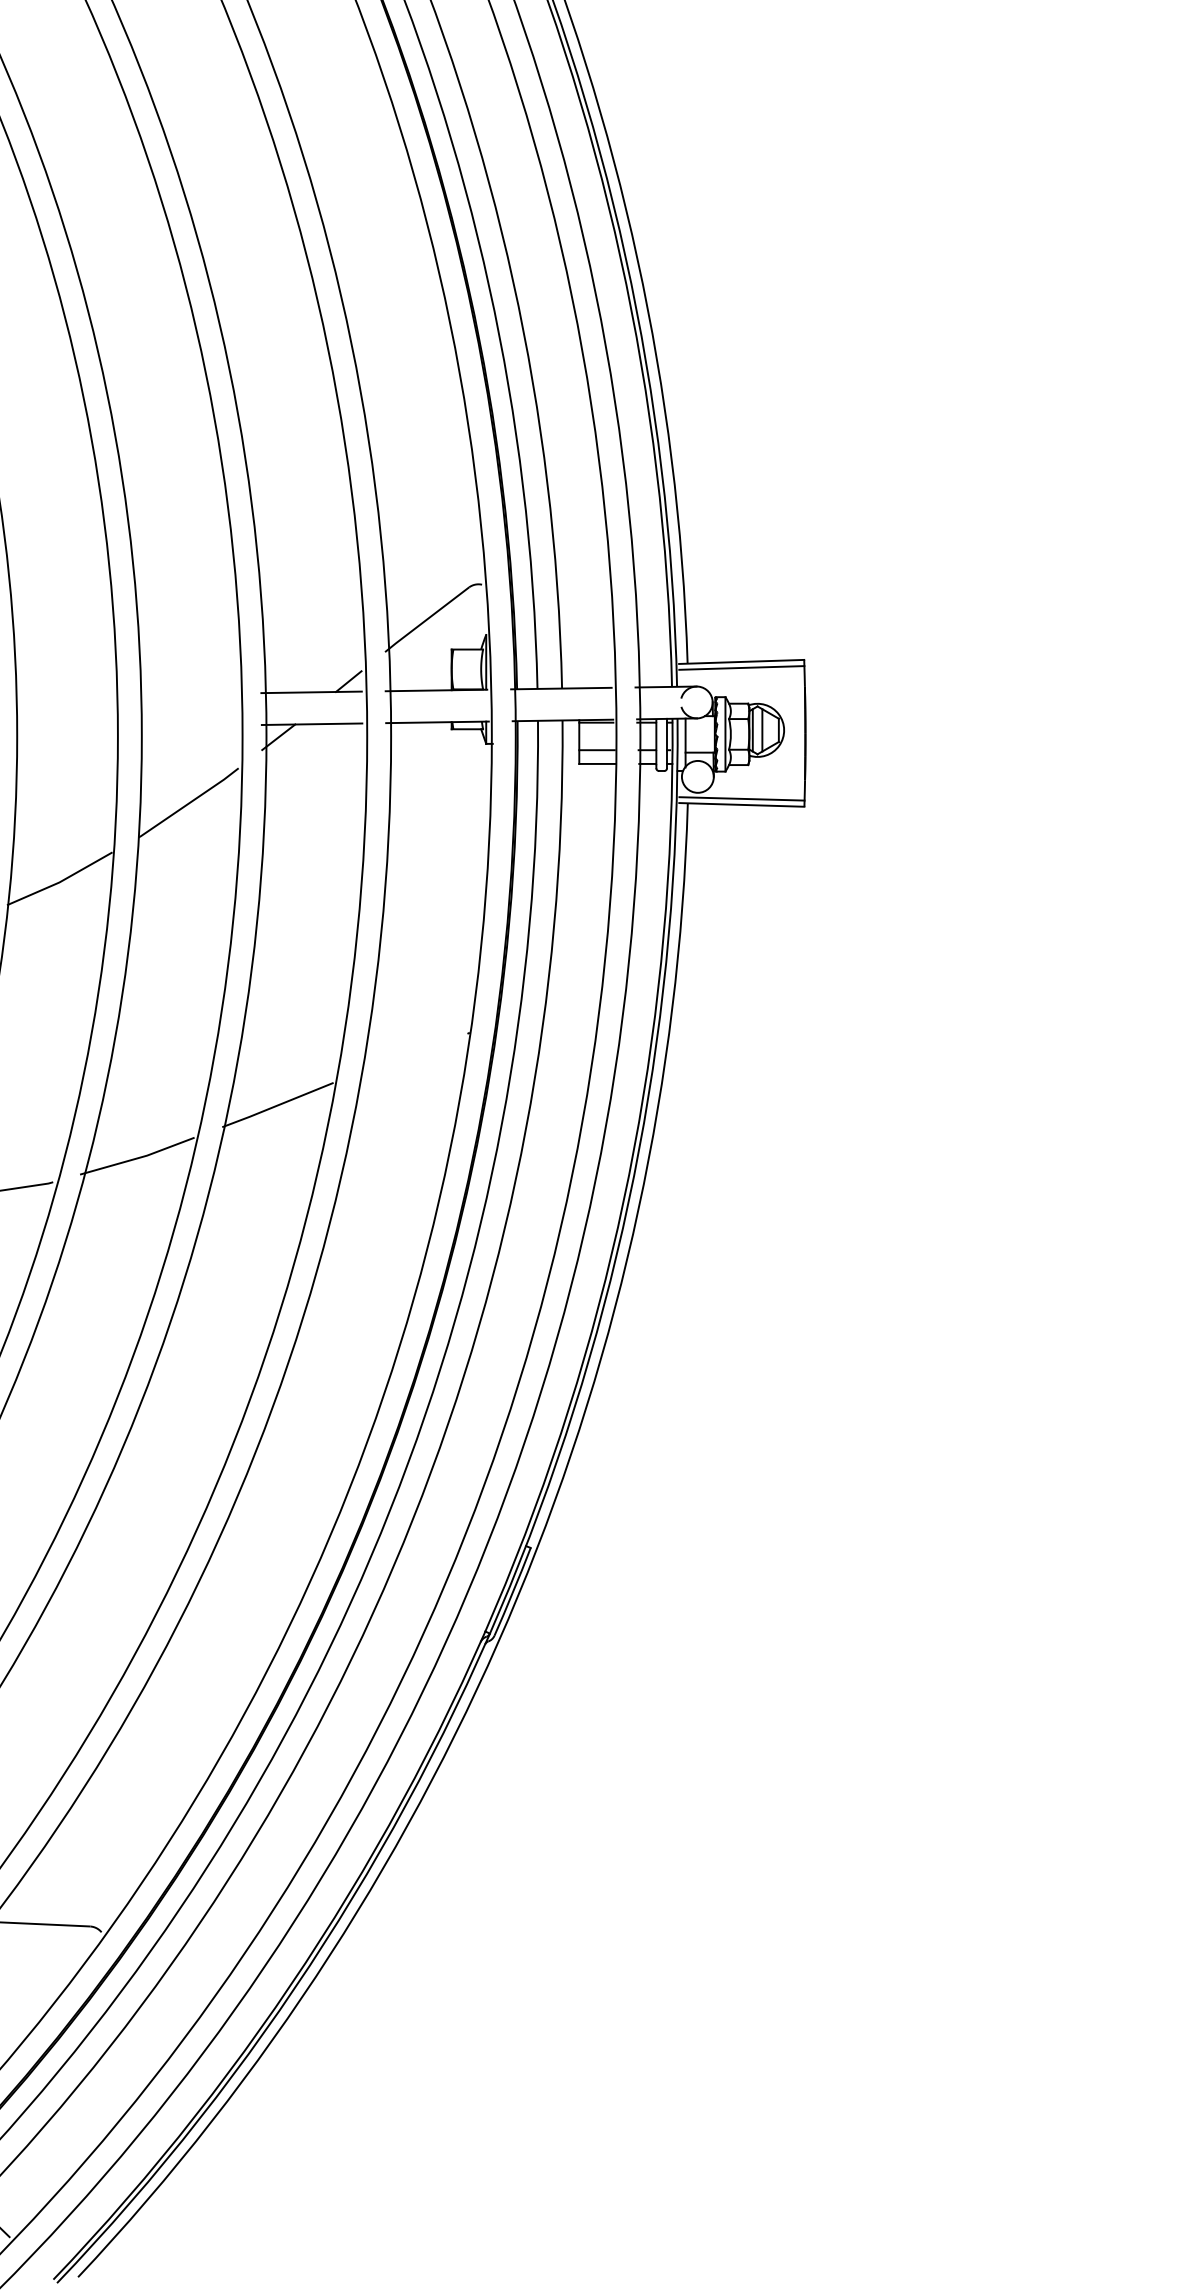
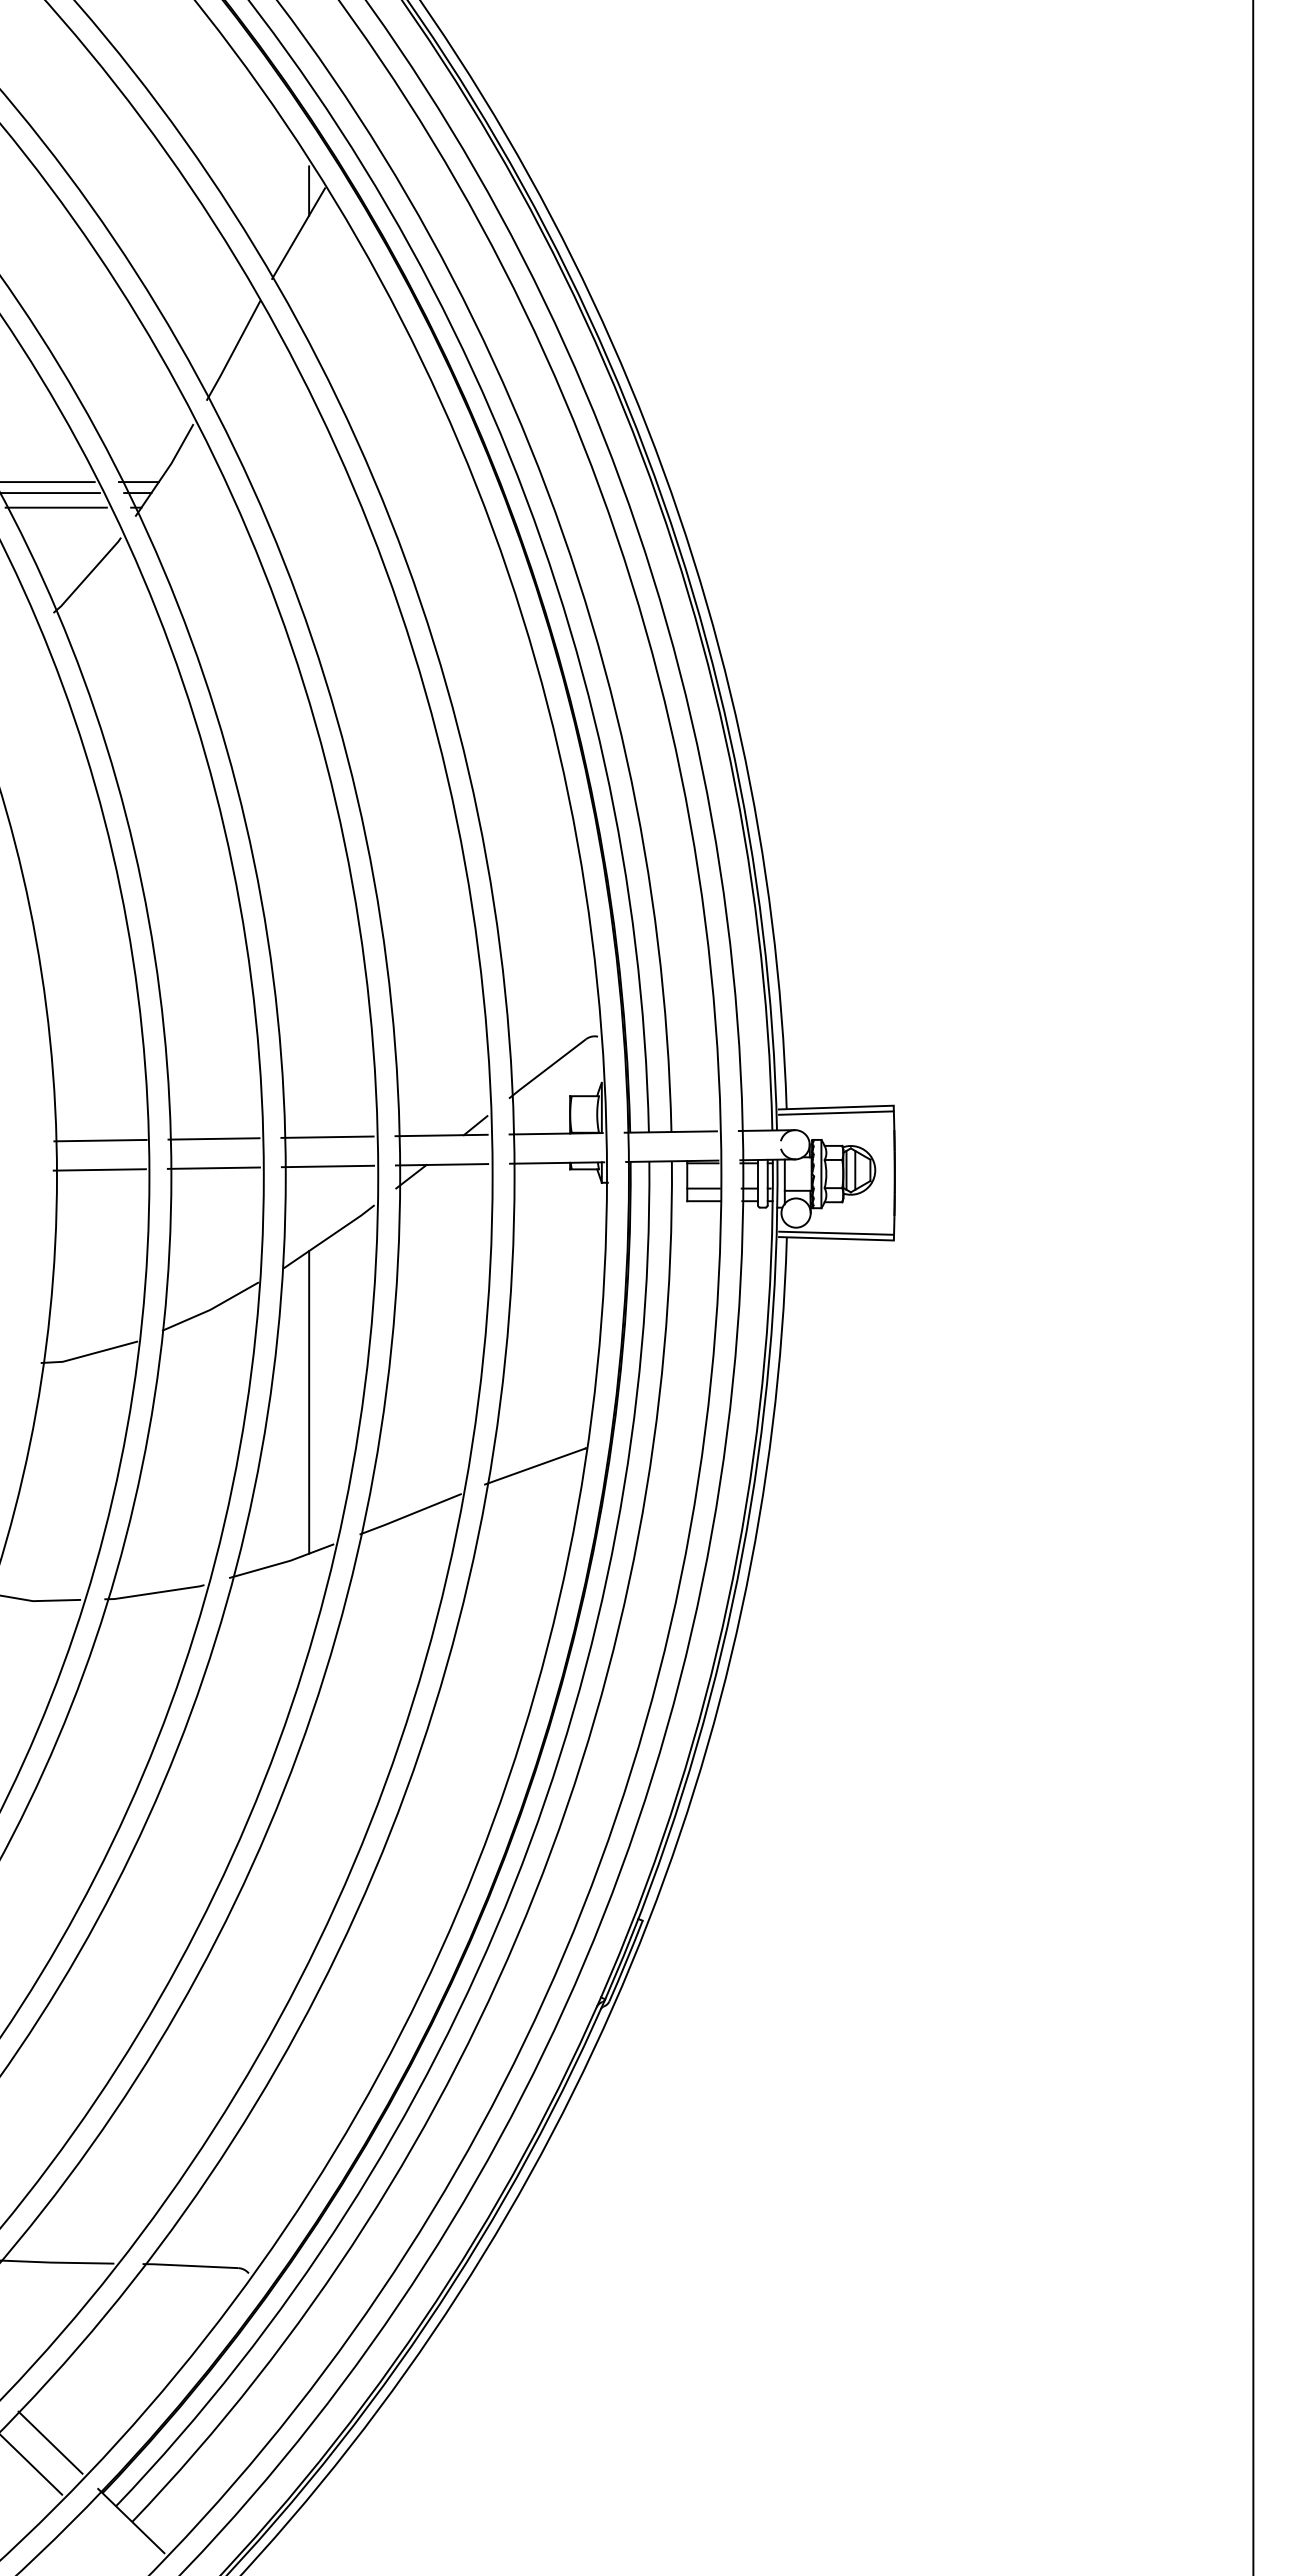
line: (187, 693) -> (327, 1136), added
line: (63, 695) -> (213, 1138), added
line: (187, 726) -> (327, 1166), added
line: (63, 727) -> (213, 1167), added
line: (167, 983) -> (309, 1402), added
line: (413, 1053) -> (535, 1466), added

